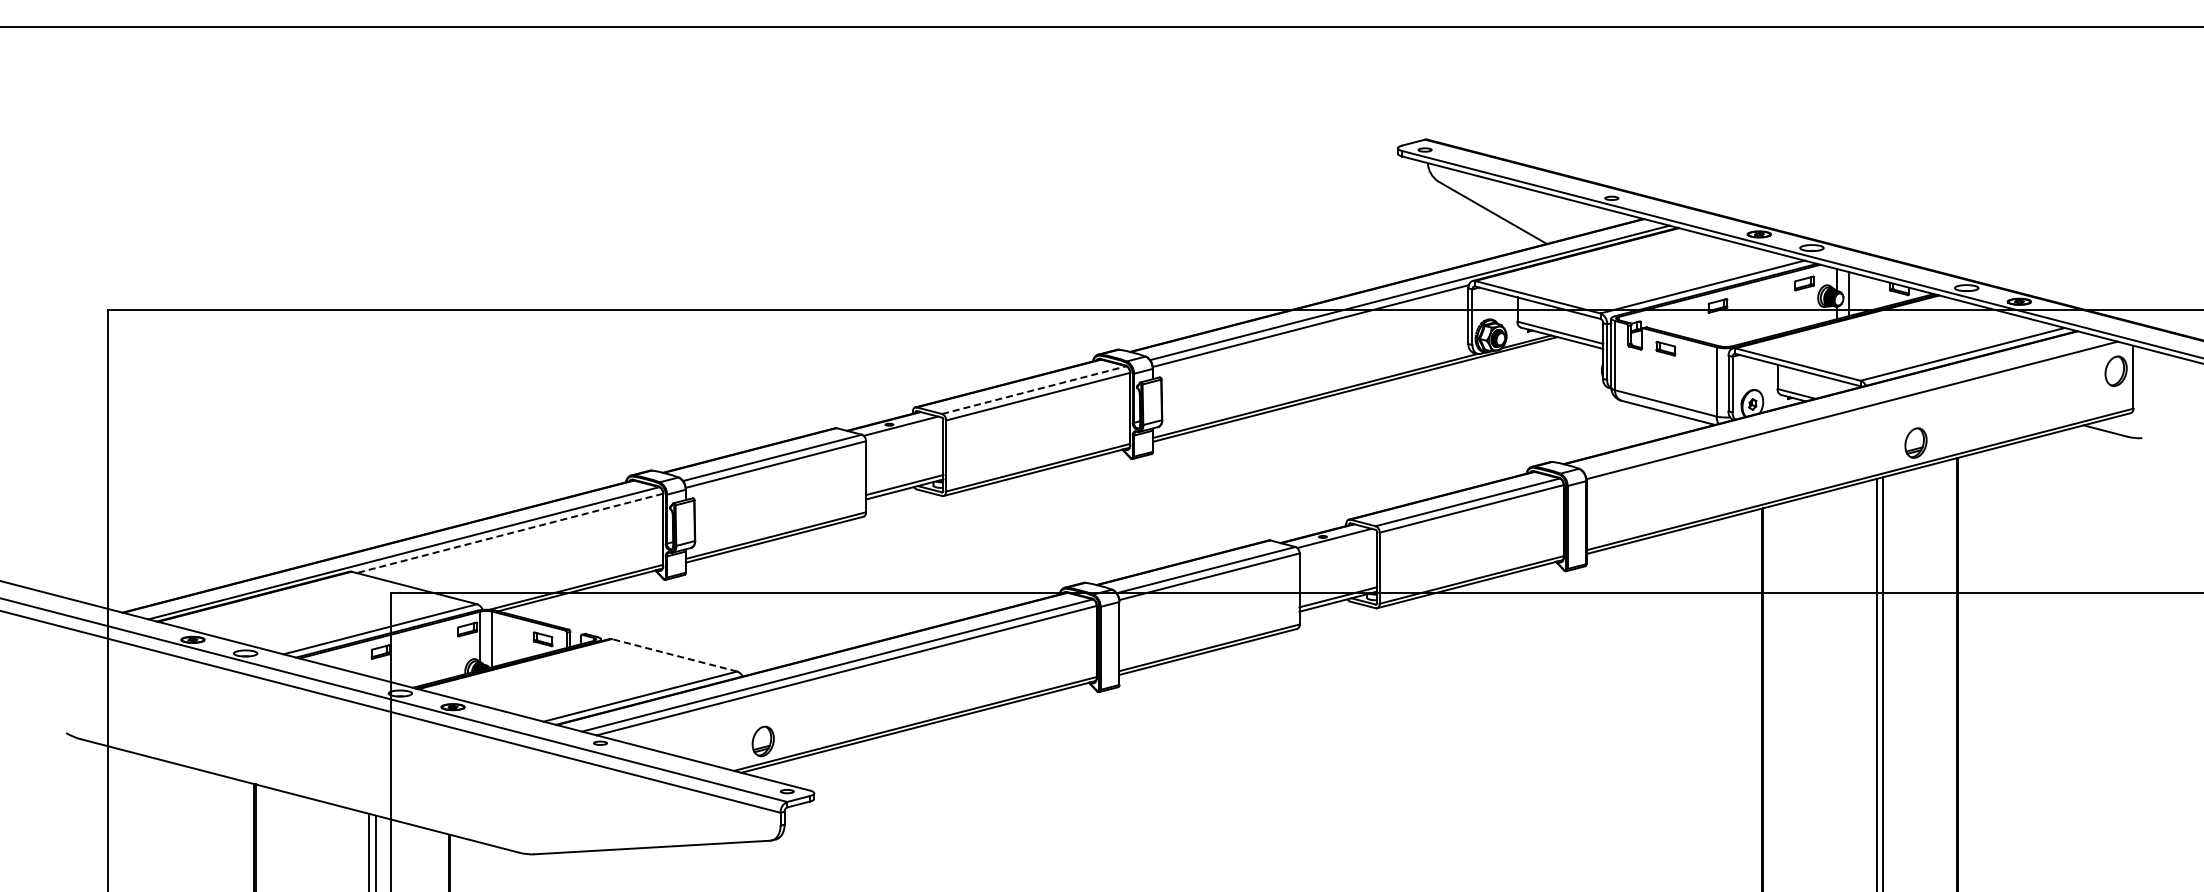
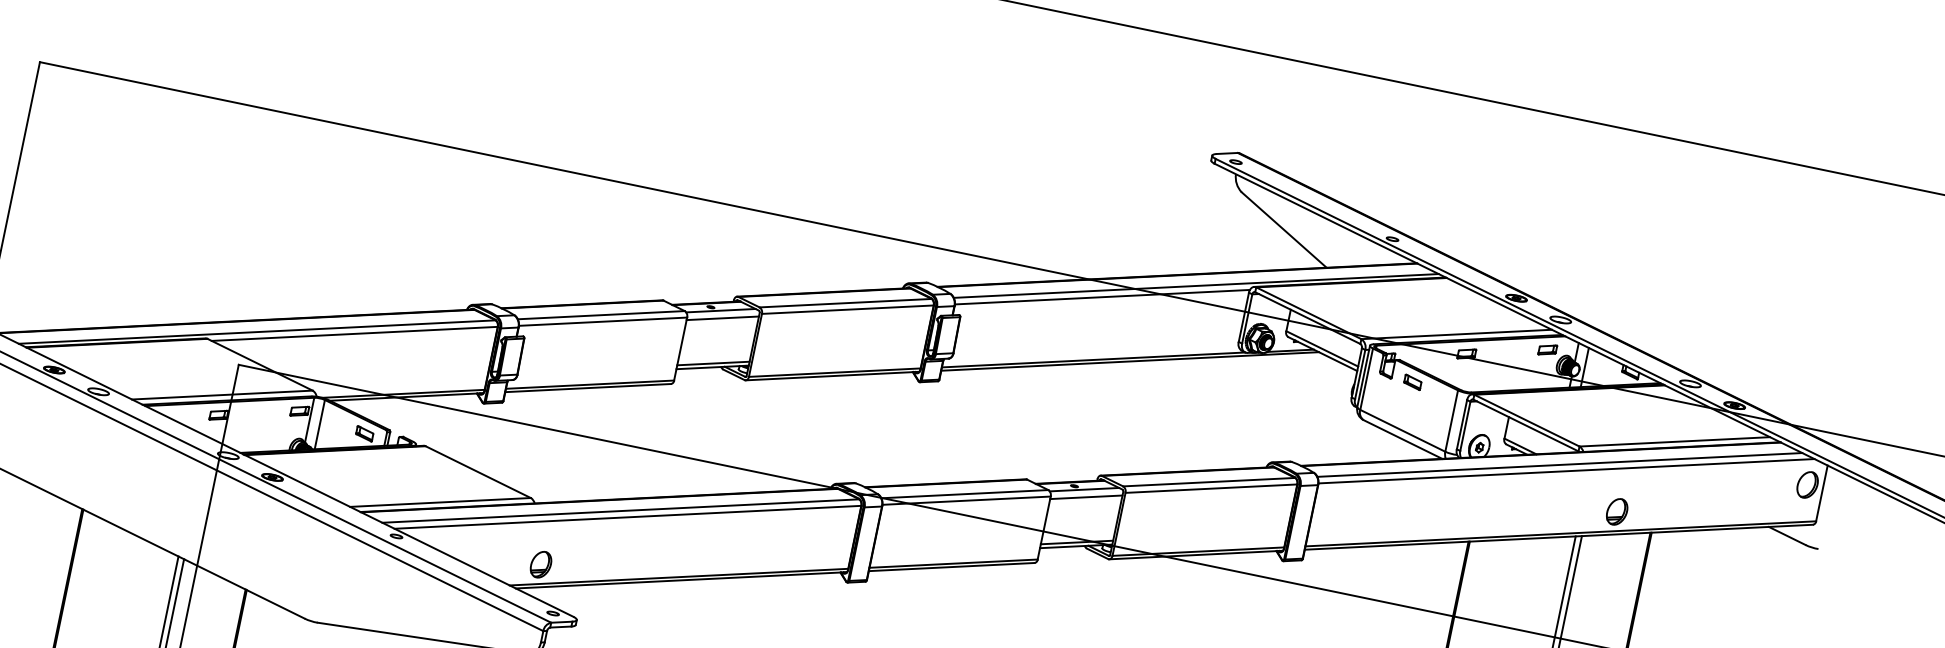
line: (1034, 390) -> (845, 303), dashed -> solid
line: (1843, 404) -> (1559, 464), added
line: (904, 434) -> (722, 318), added
line: (509, 533) -> (354, 333), dashed -> solid
line: (1338, 546) -> (1086, 497), added
line: (674, 655) -> (478, 472), dashed -> solid

